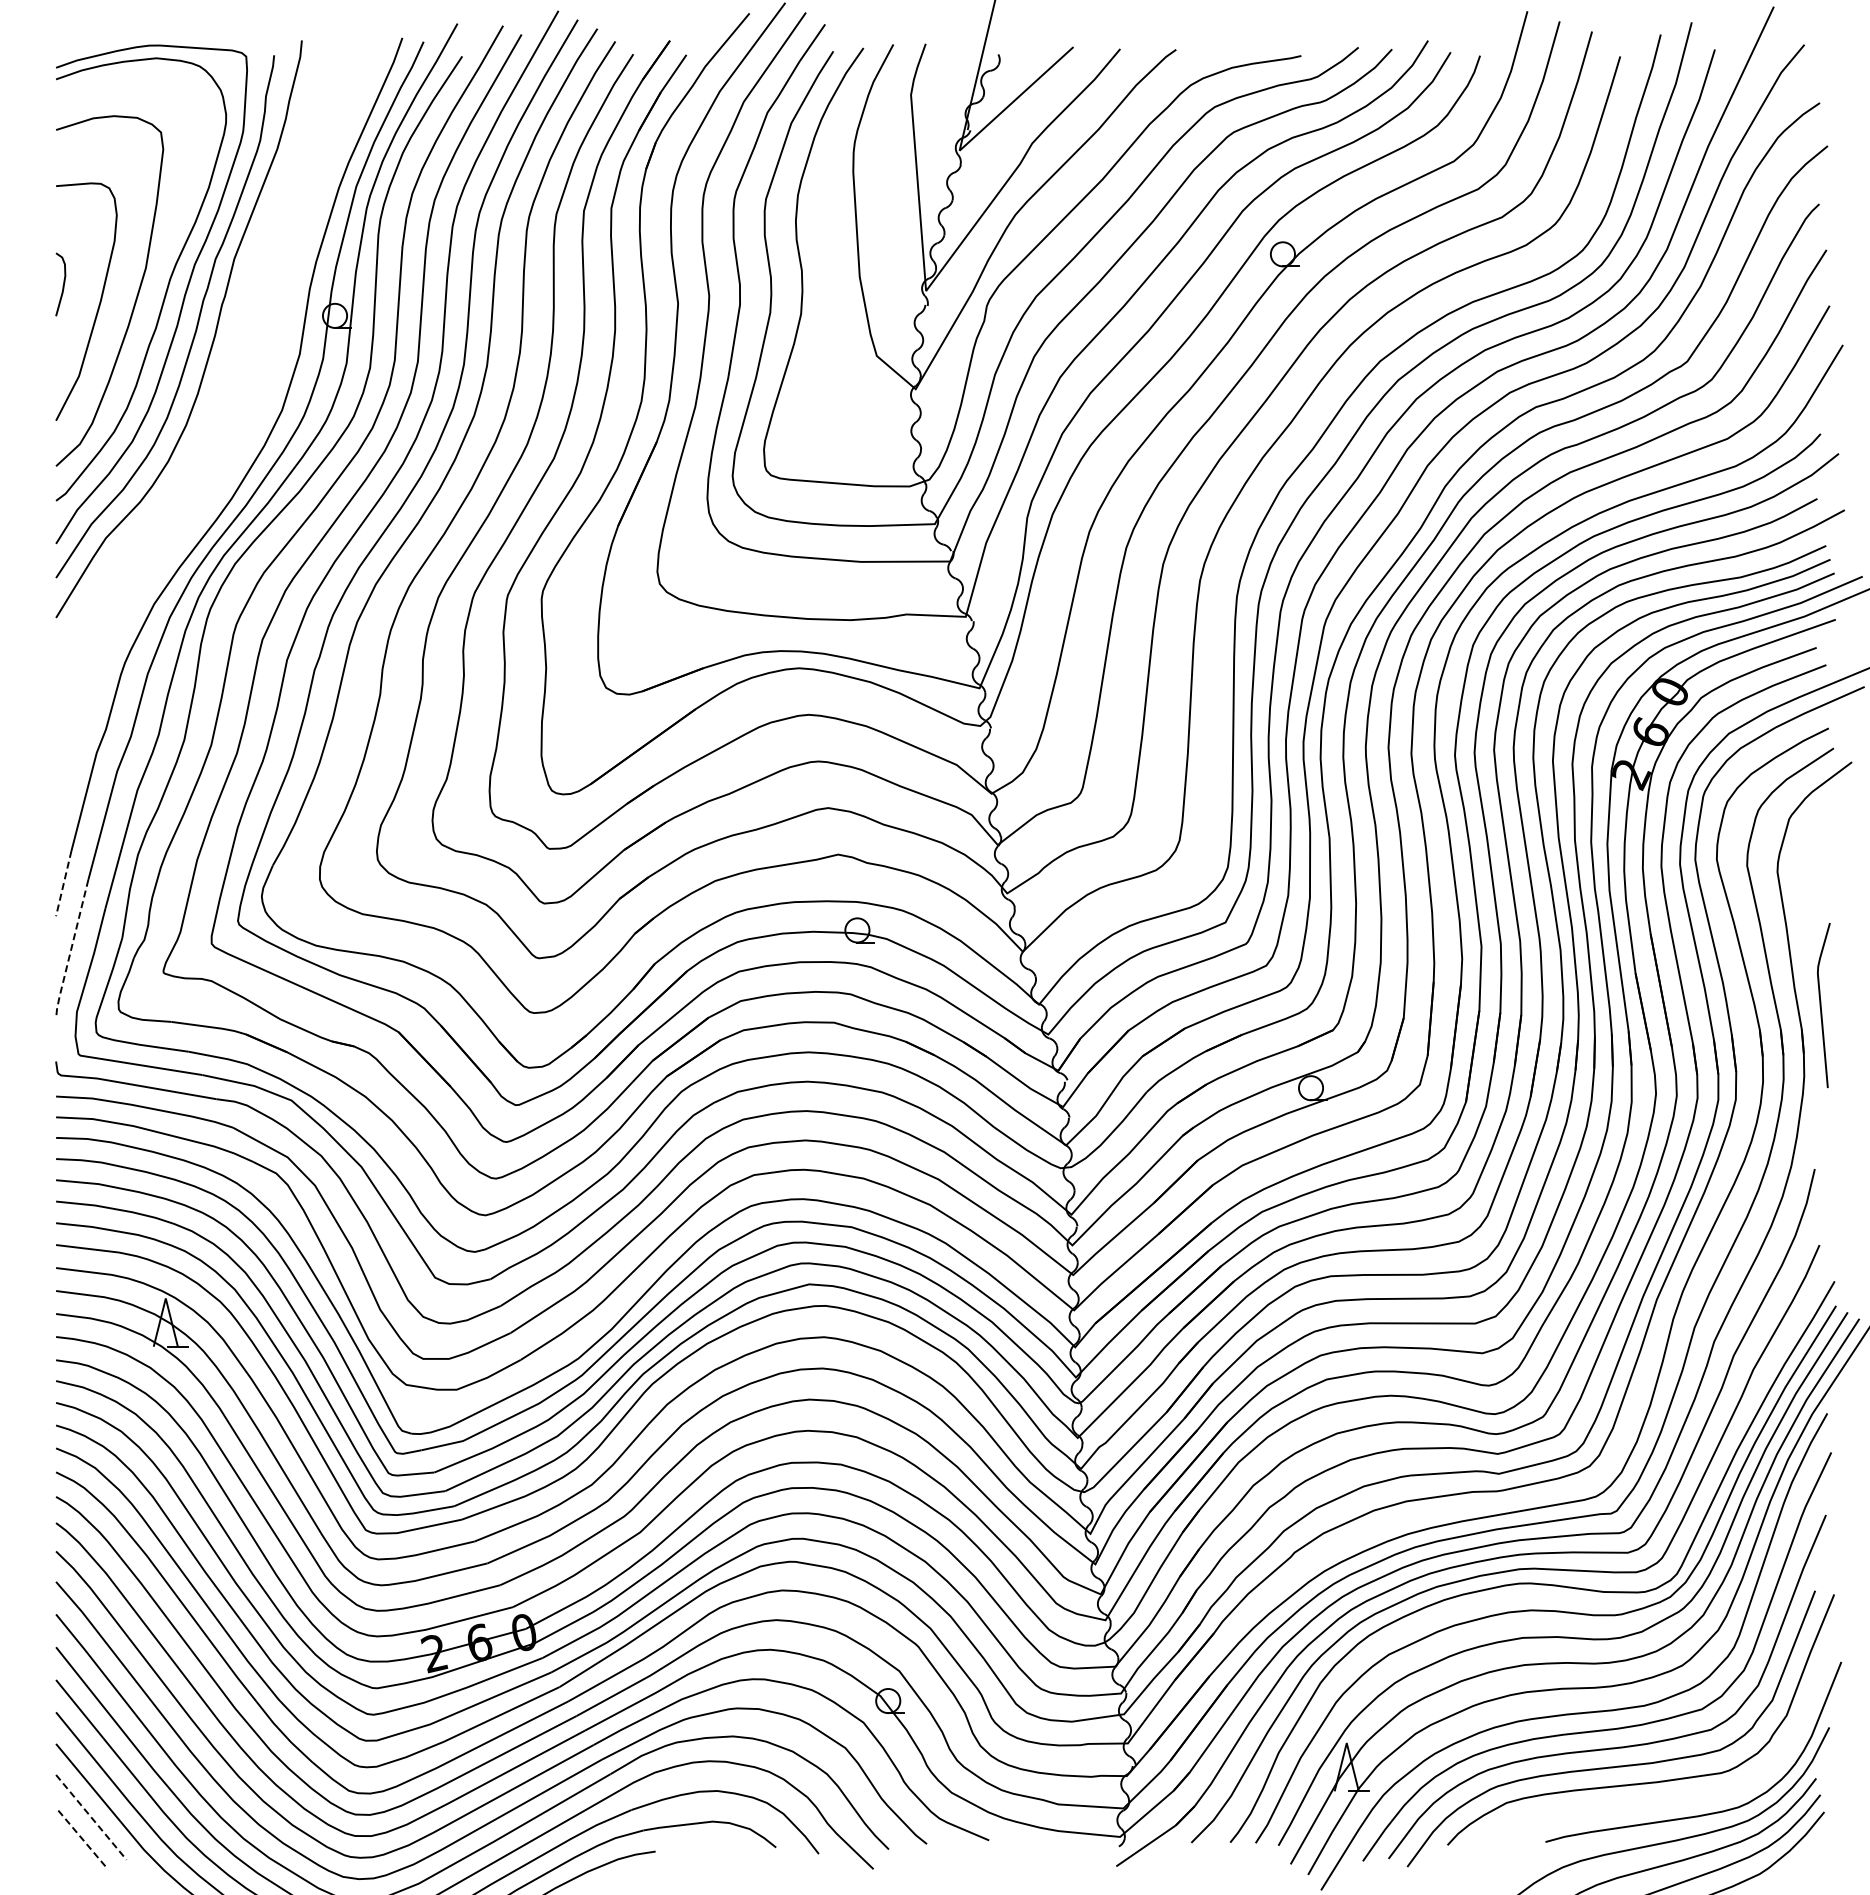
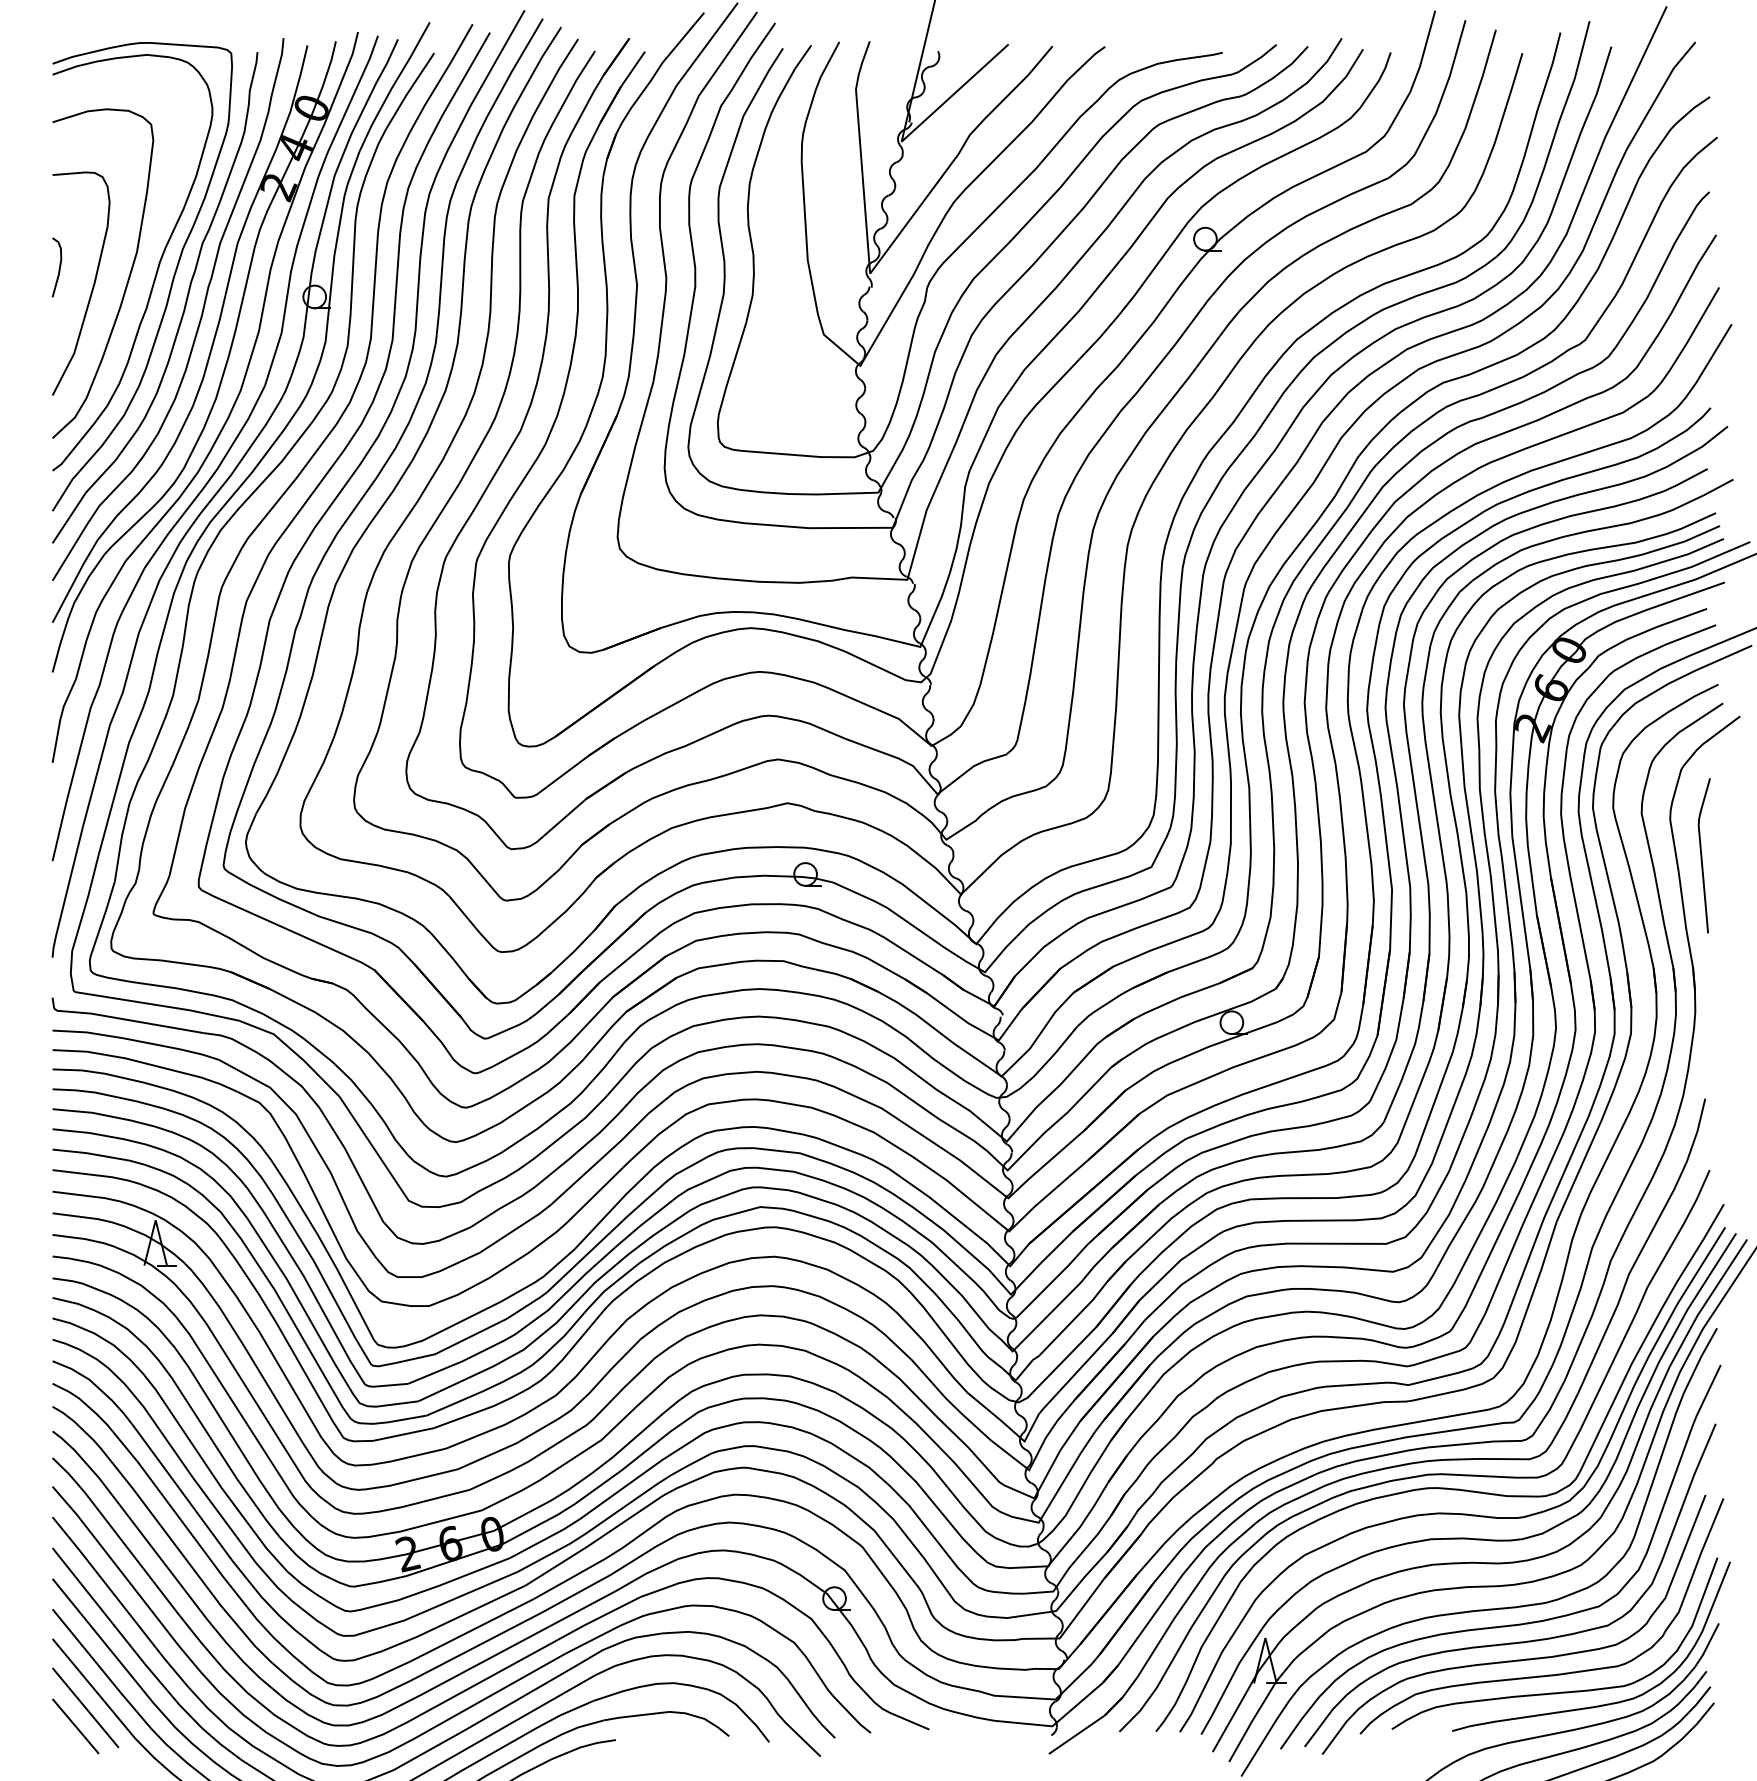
part: (211, 419) -> (198, 394), added
line: (63, 884) -> (59, 831), dashed -> solid
line: (70, 950) -> (66, 893), dashed -> solid
line: (1821, 1005) -> (1702, 855), moved
curve: (1655, 1800) -> (1555, 1692), added
line: (91, 1817) -> (85, 1708), dashed -> solid
line: (80, 1836) -> (75, 1725), dashed -> solid

